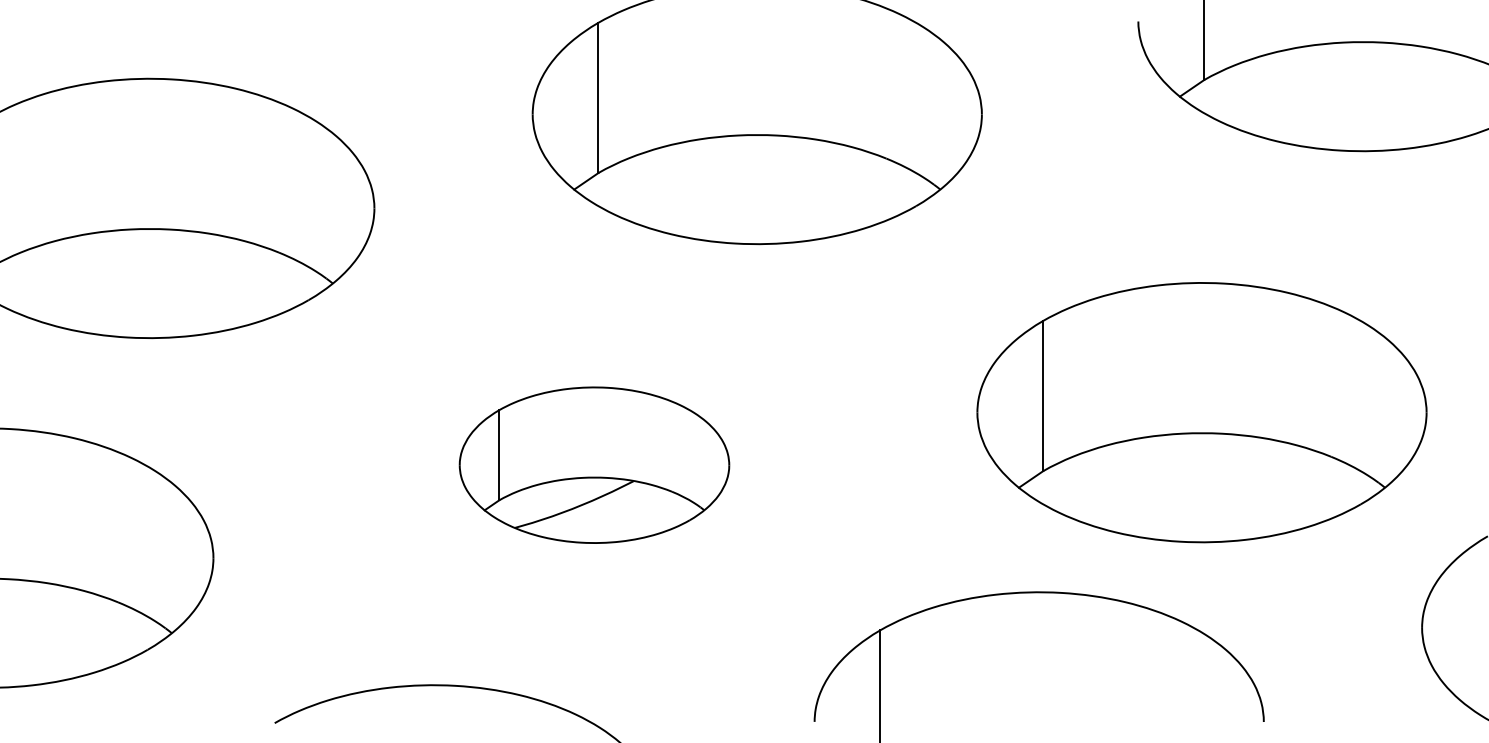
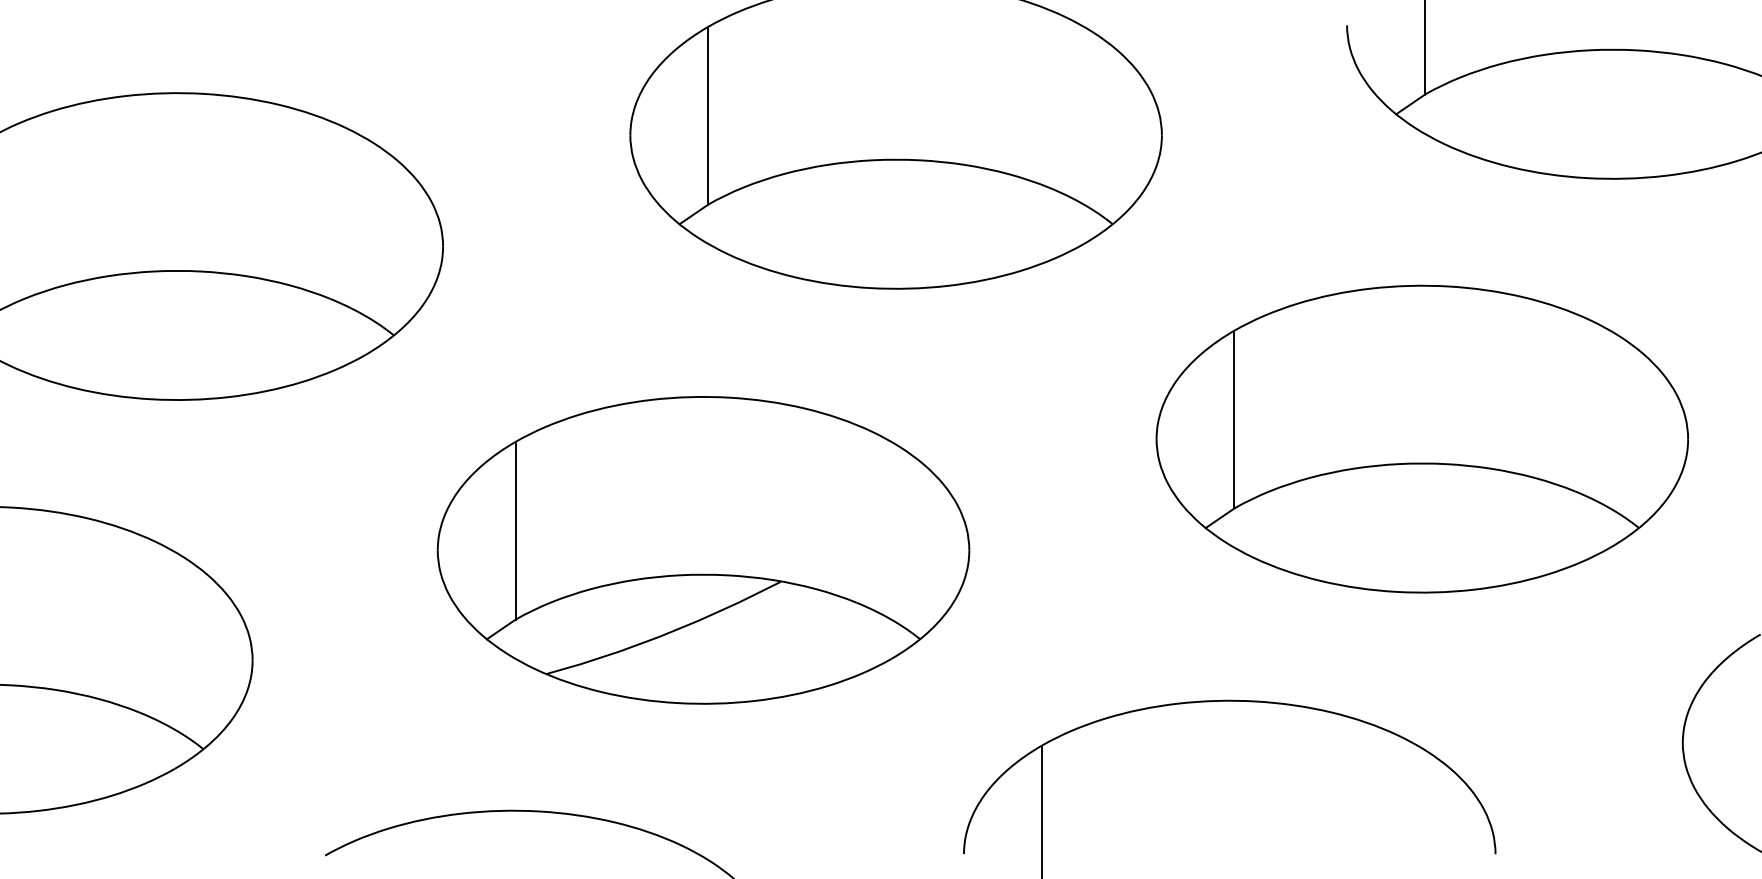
part: (1201, 412) -> (1421, 438), moved
part: (594, 465) -> (703, 550), size x1.67

